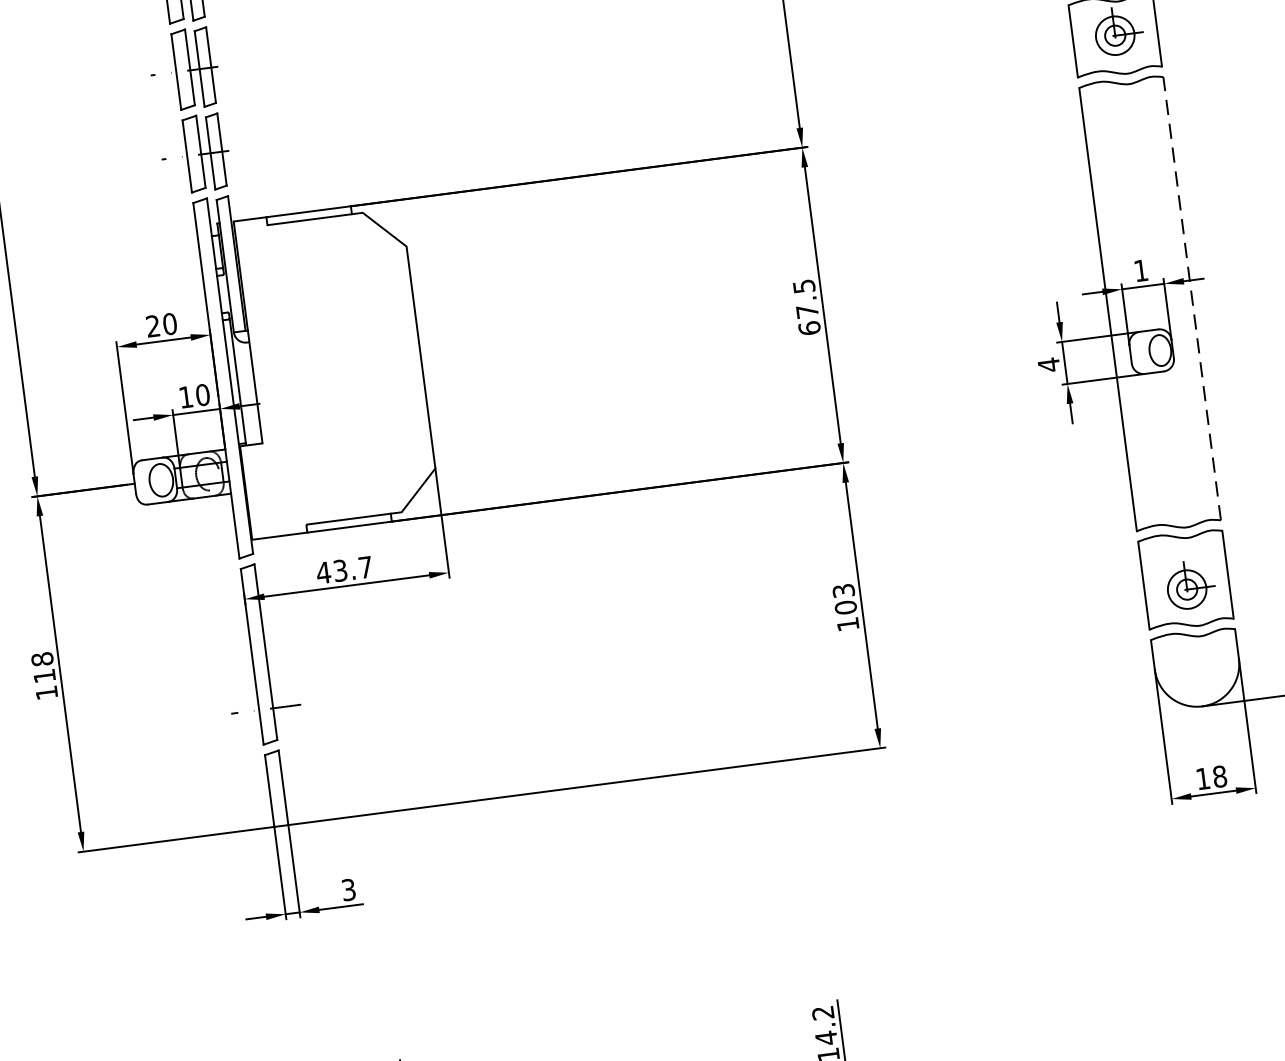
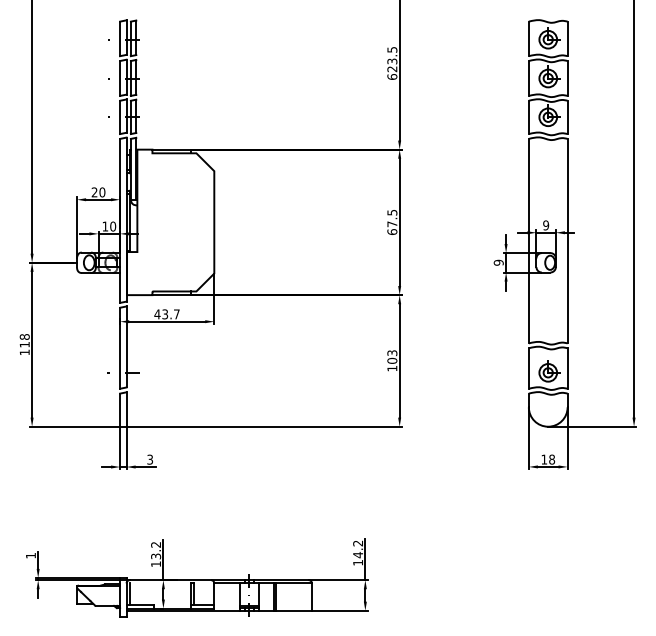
text: (1141, 270) -> (546, 225), 1 -> 9
line: (1191, 297) -> (567, 240), dashed -> solid
text: (1048, 364) -> (498, 262), 4 -> 9

